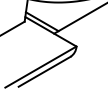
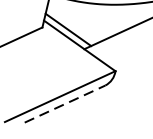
line: (44, 71) -> (64, 103), solid -> dashed

